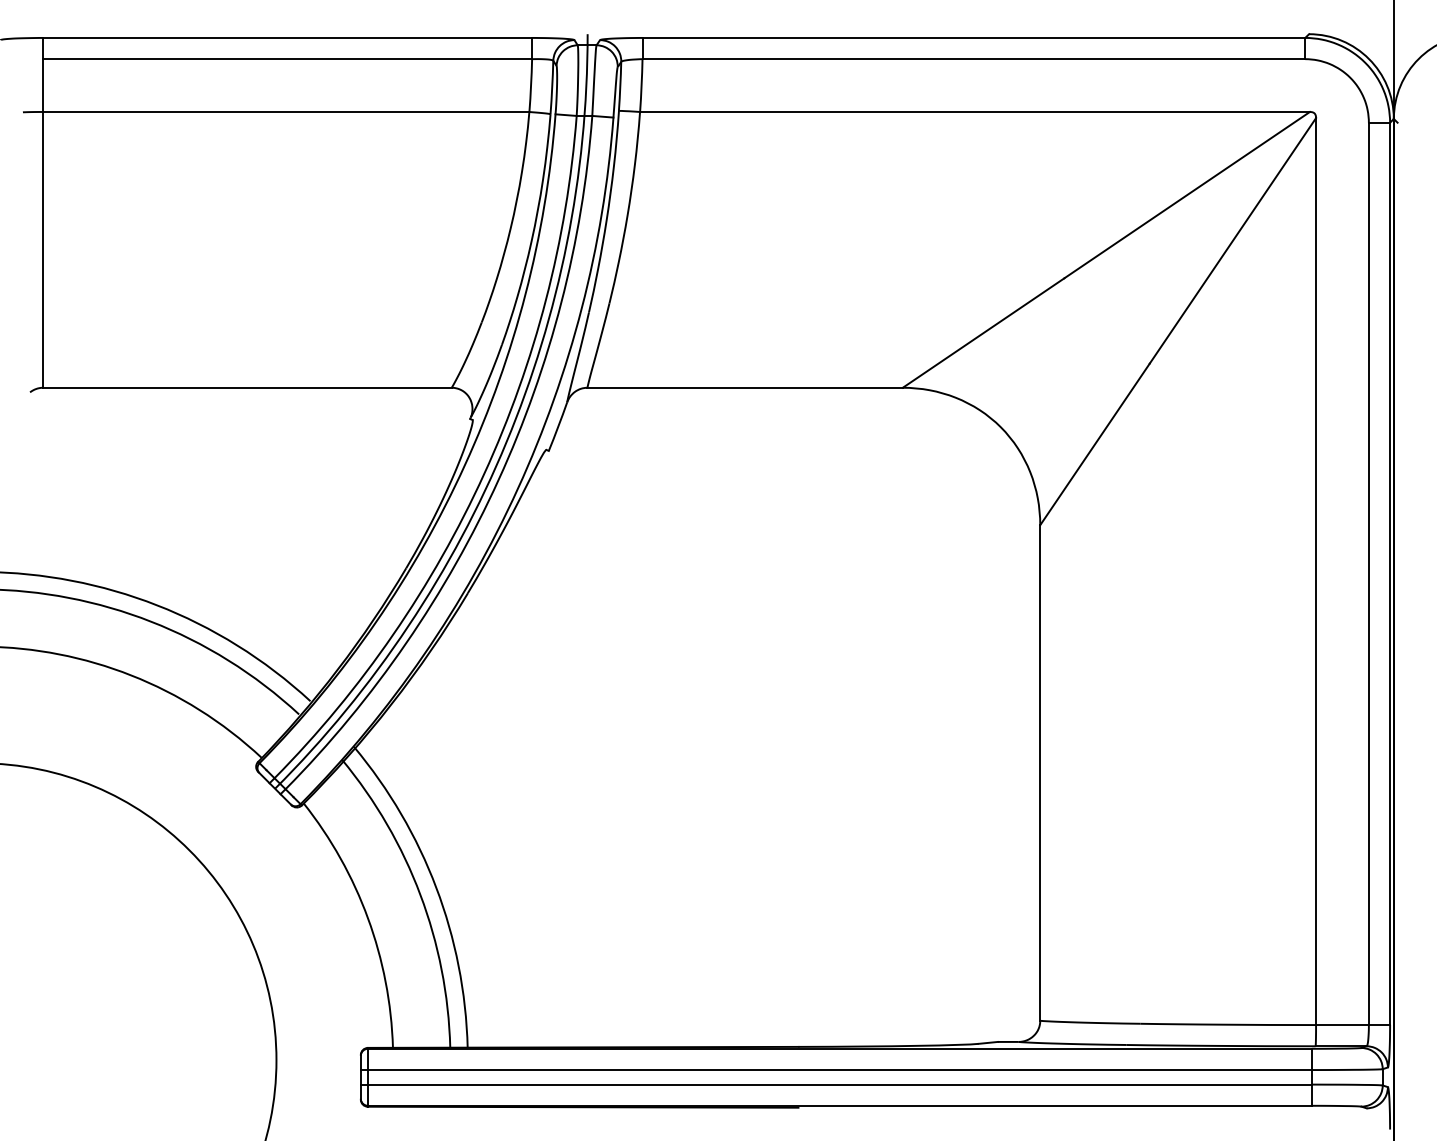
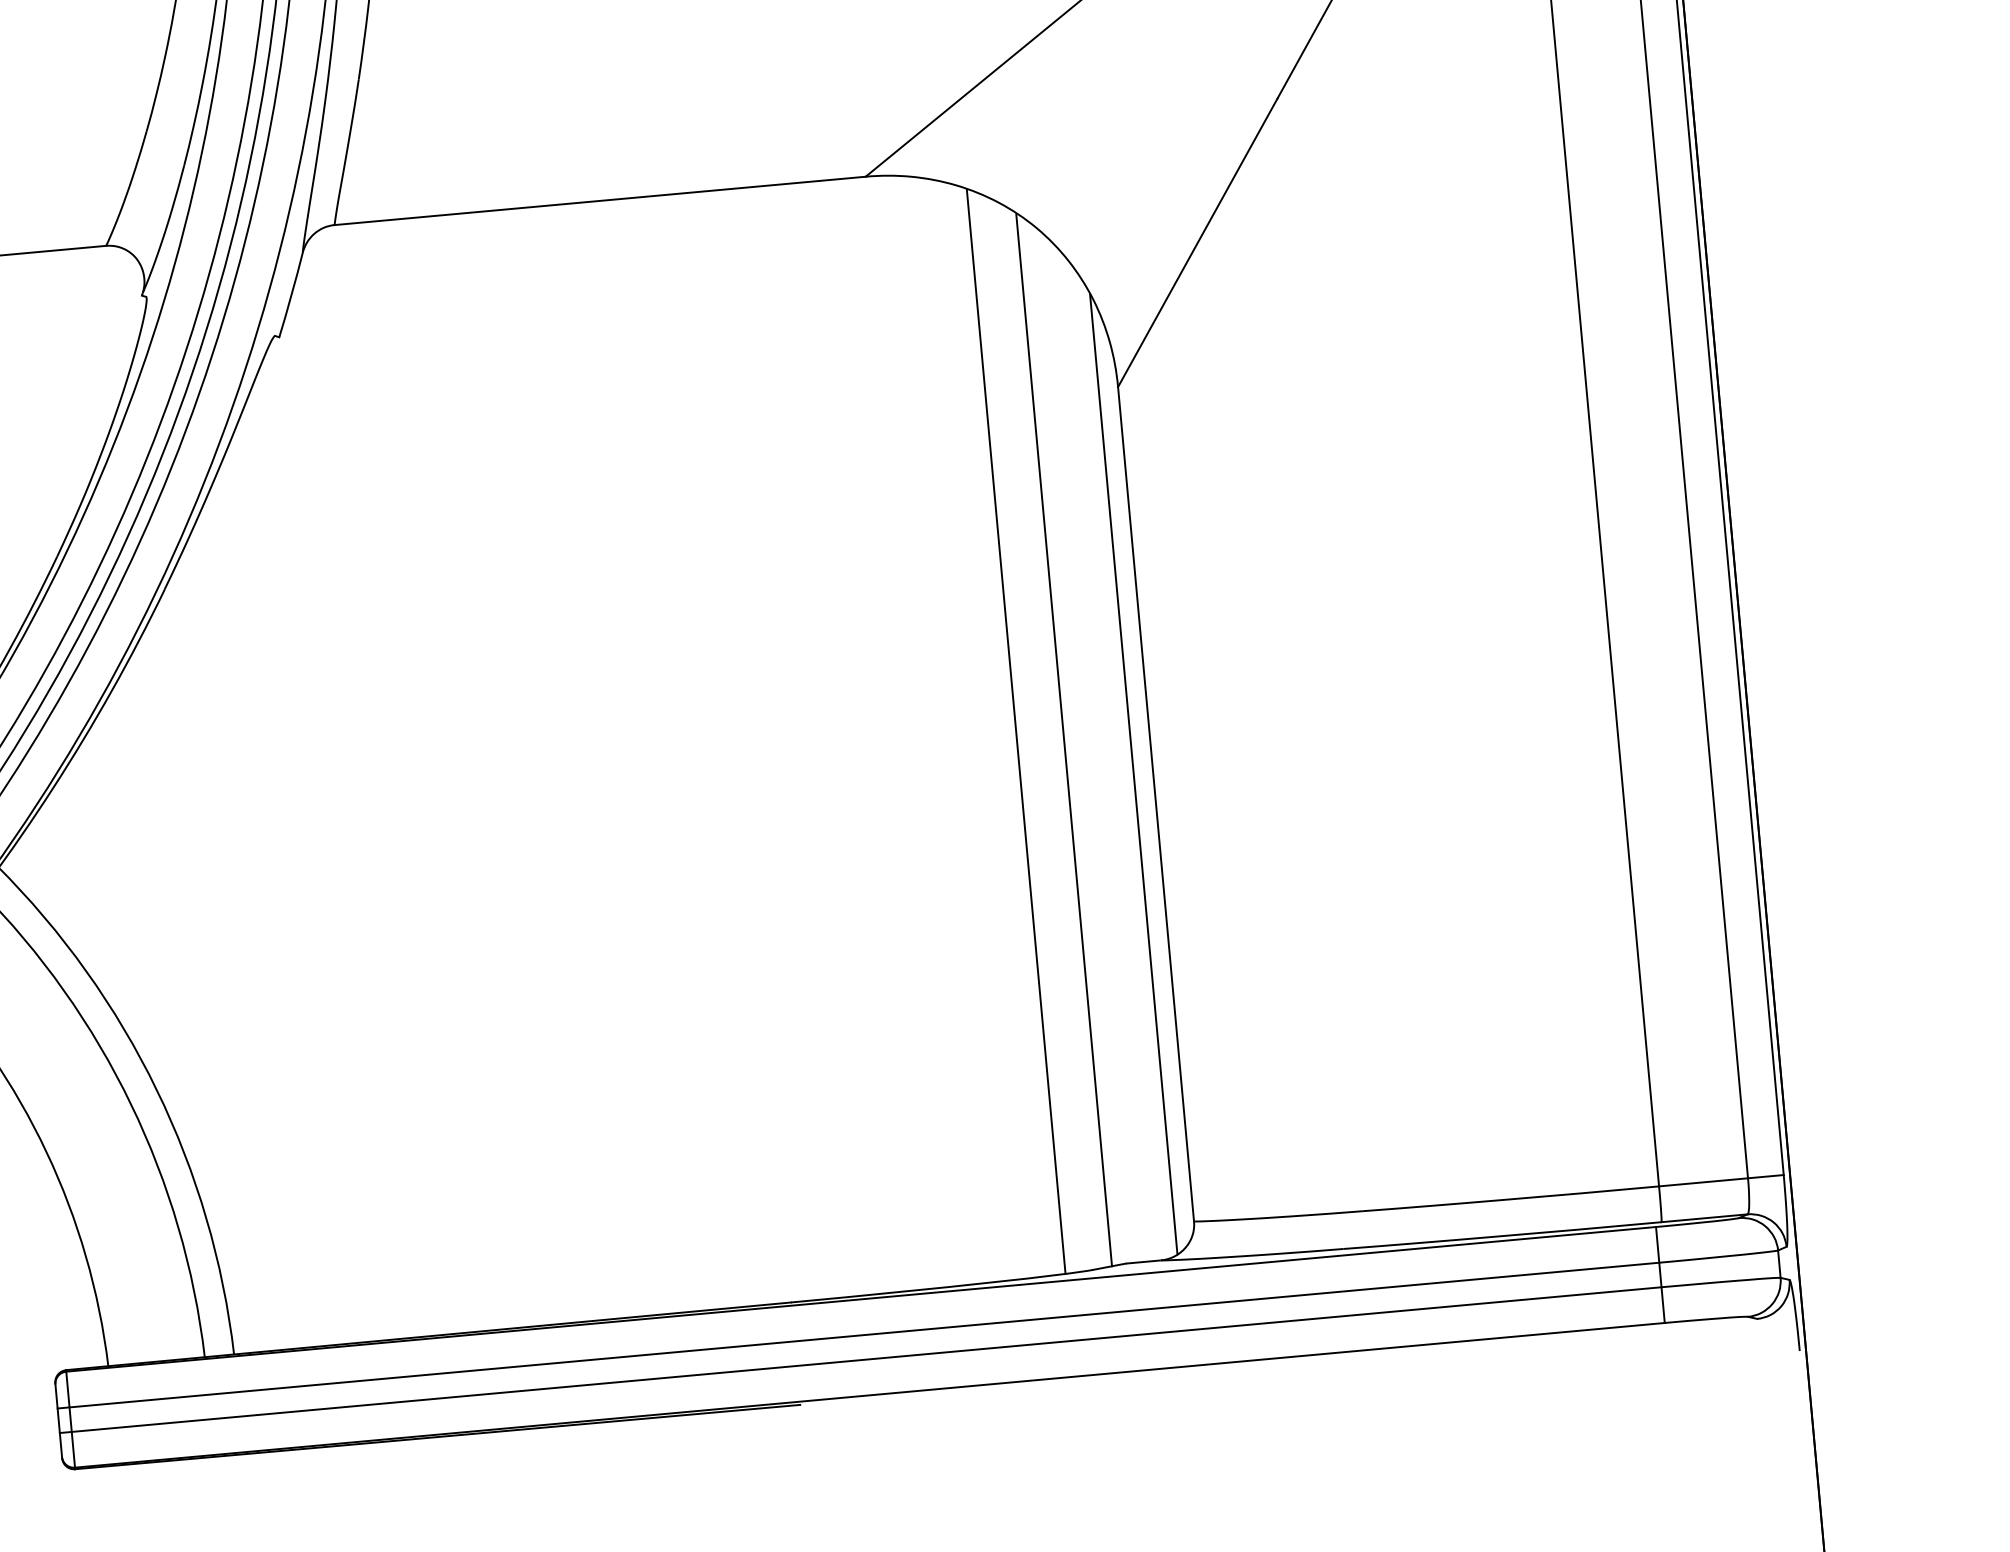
line: (961, 722) -> (1015, 731), added
line: (989, 730) -> (1064, 740), added
line: (1028, 754) -> (1133, 774), added

